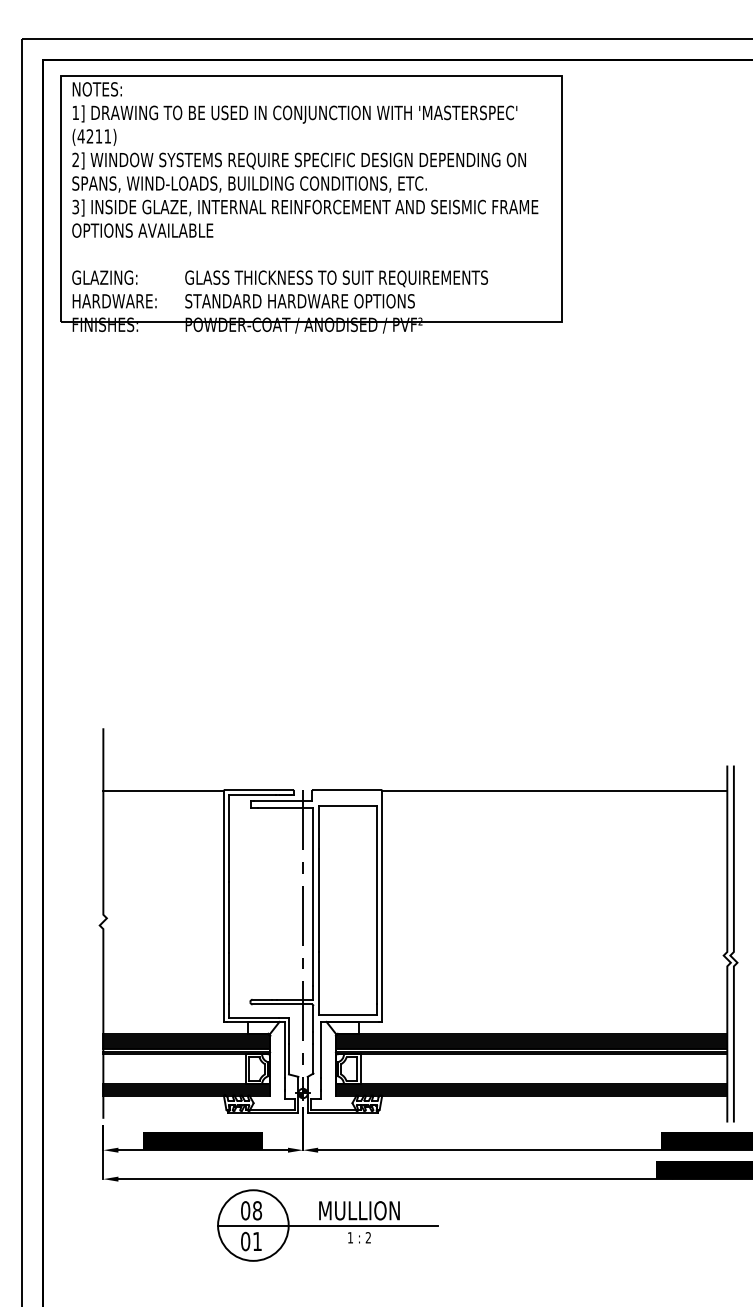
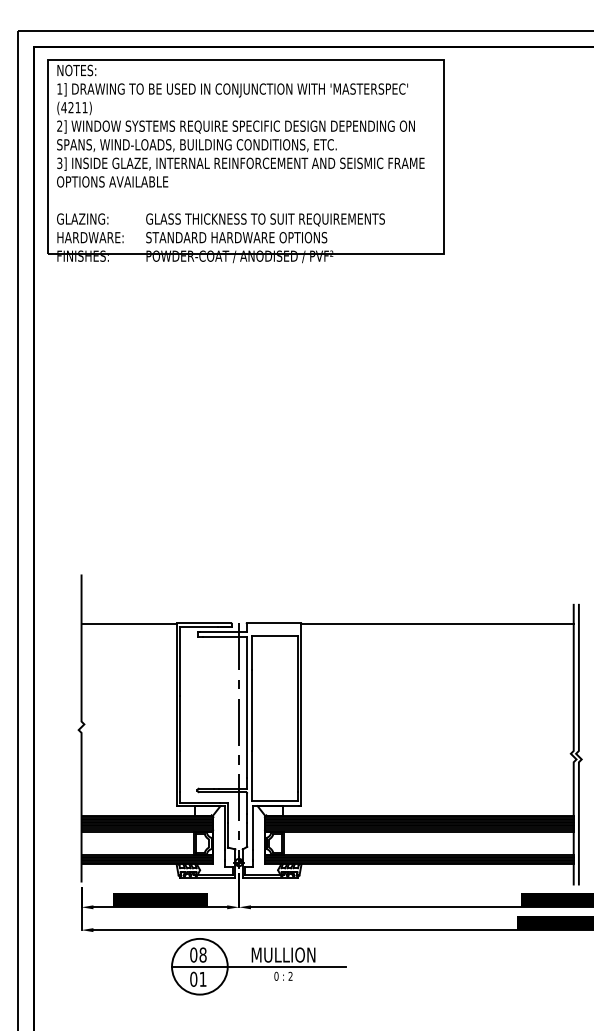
text: (350, 1237) -> (276, 976), 1 -> 0

